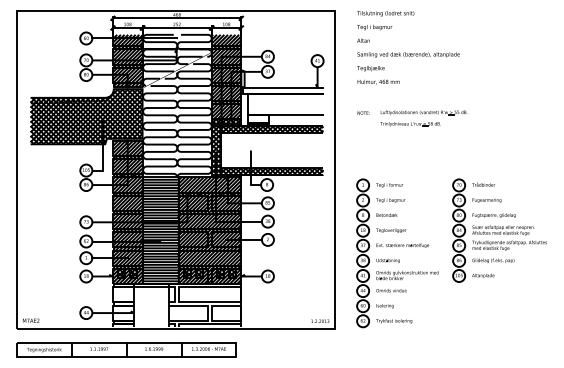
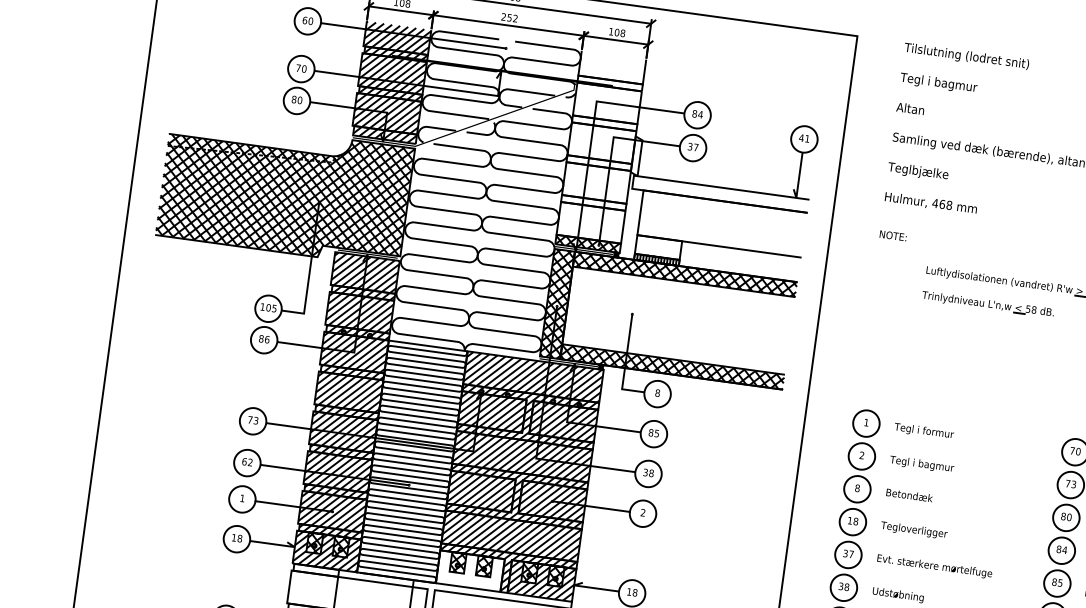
hatch: (226, 76) -> (601, 145), removed
text: (363, 112) -> (893, 234), moved
hatch: (193, 276) -> (470, 571), removed

